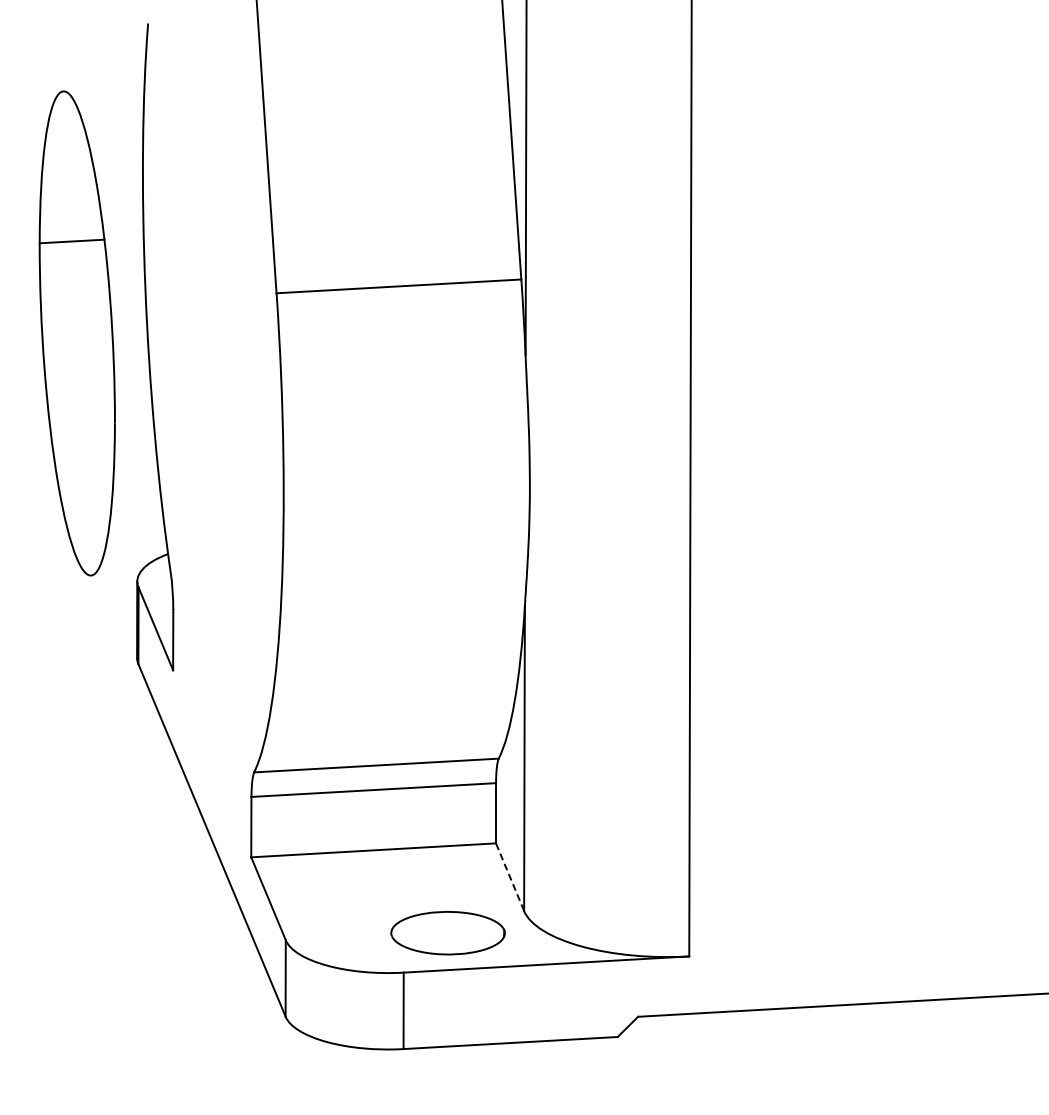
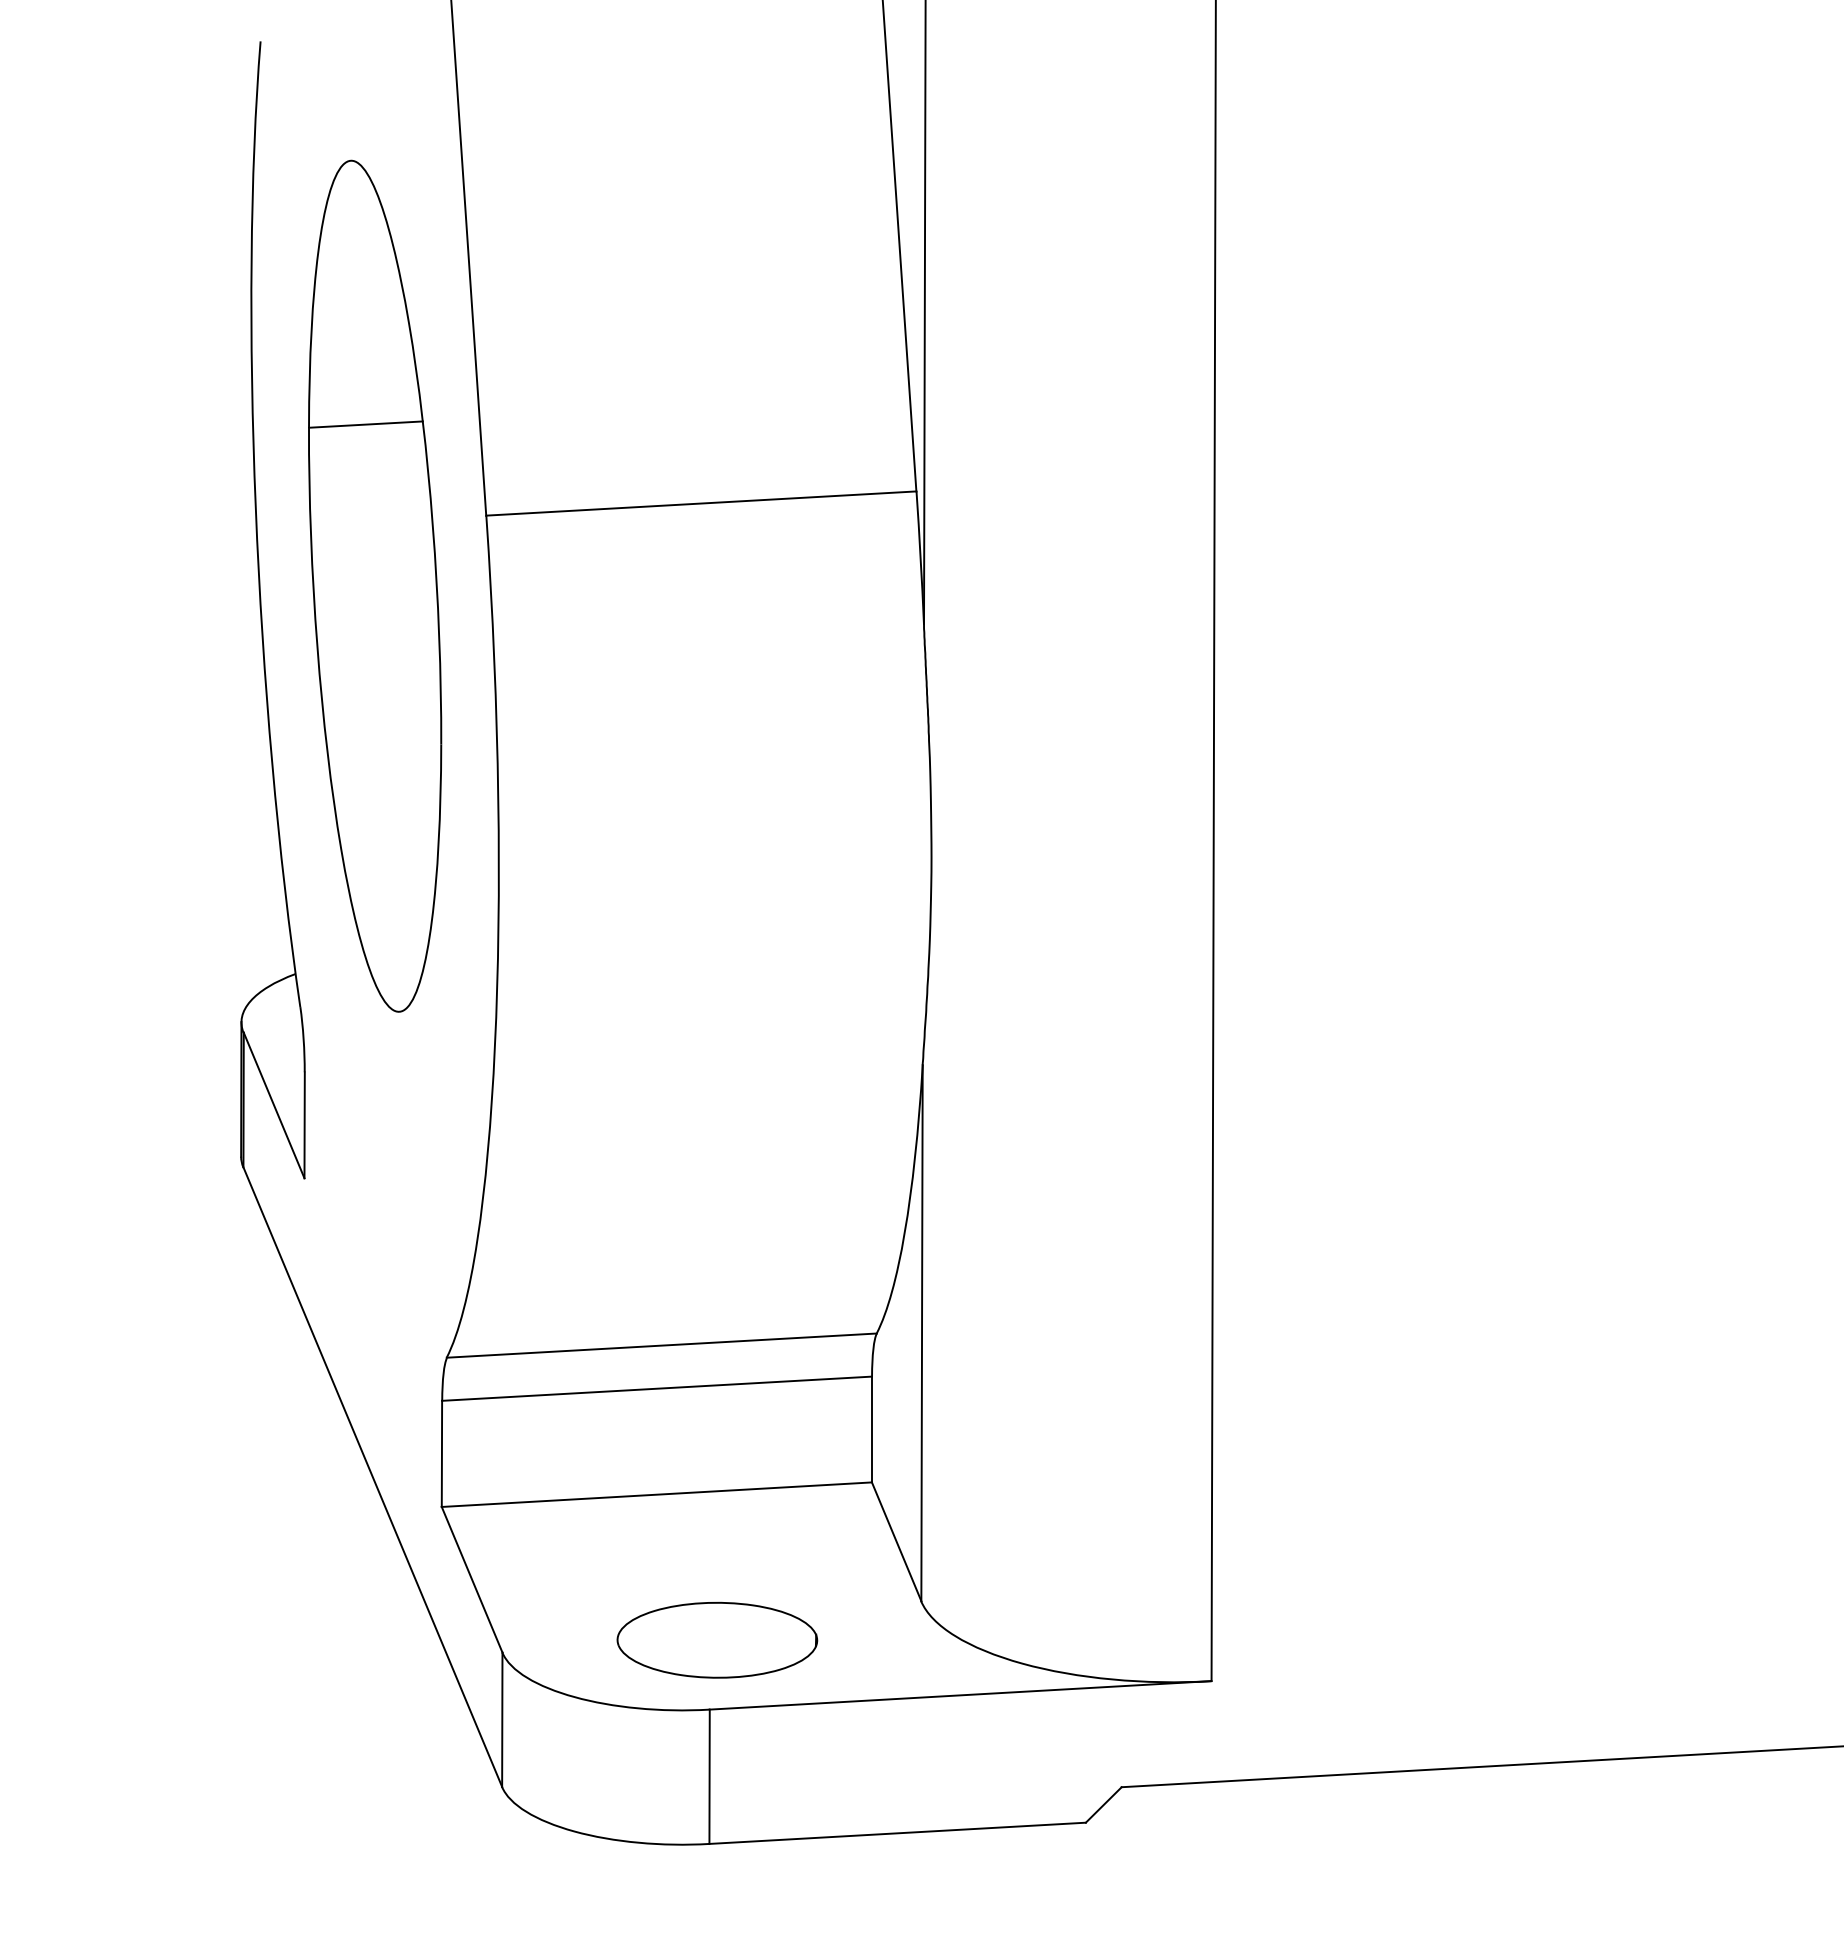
part: (76, 333) -> (373, 586), moved
line: (510, 877) -> (897, 1542), dashed -> solid
part: (447, 932) -> (716, 1639), moved

